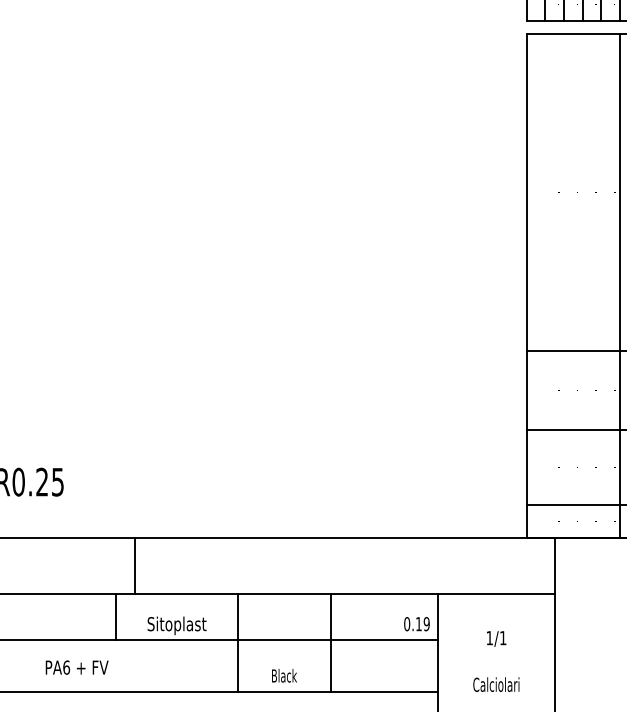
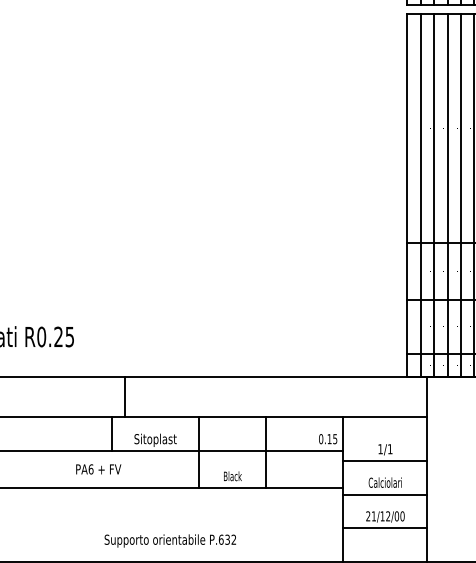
line: (545, 285) -> (420, 195), added
line: (564, 285) -> (434, 195), added
line: (582, 285) -> (447, 195), added
line: (602, 285) -> (461, 195), added
text: (427, 623) -> (335, 438), 0.19 -> 0.15
line: (496, 653) -> (385, 460), added
text: (76, 667) -> (98, 469), moved
line: (496, 701) -> (385, 494), added

